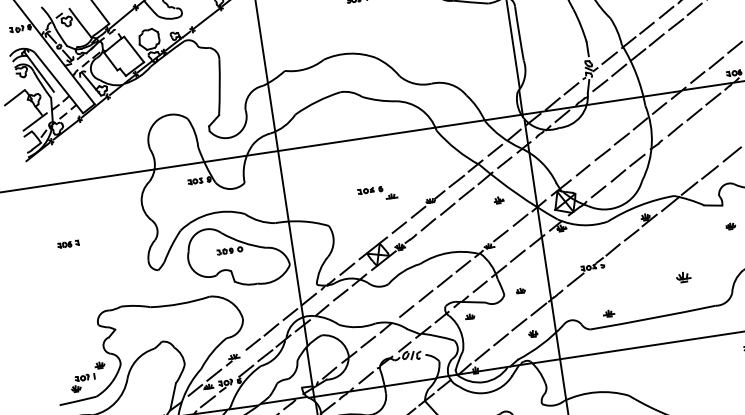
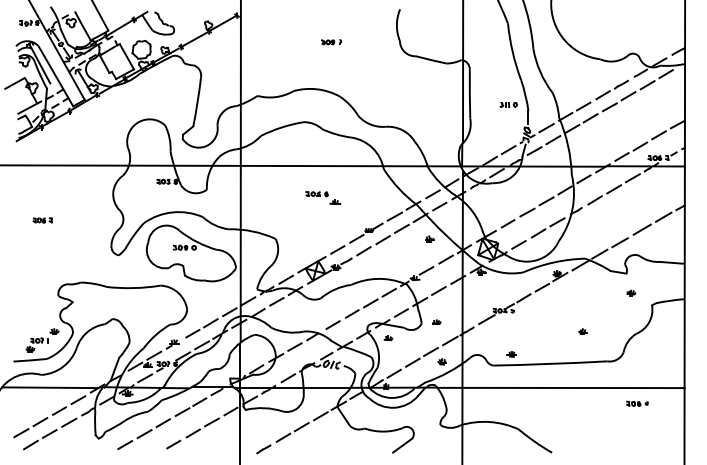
part: (563, 38) -> (508, 104), added
part: (376, 193) -> (322, 197), moved
part: (683, 276) -> (582, 331), size x0.62

